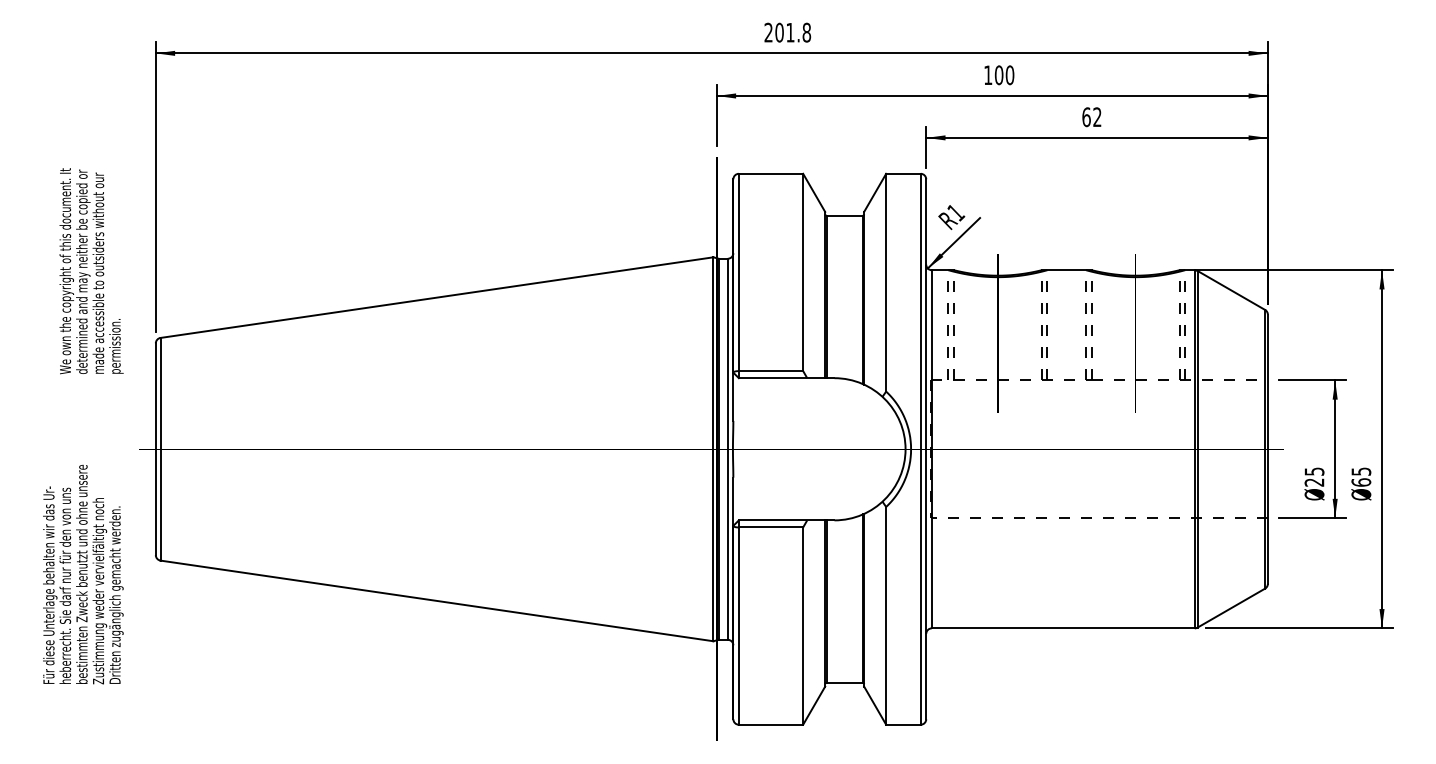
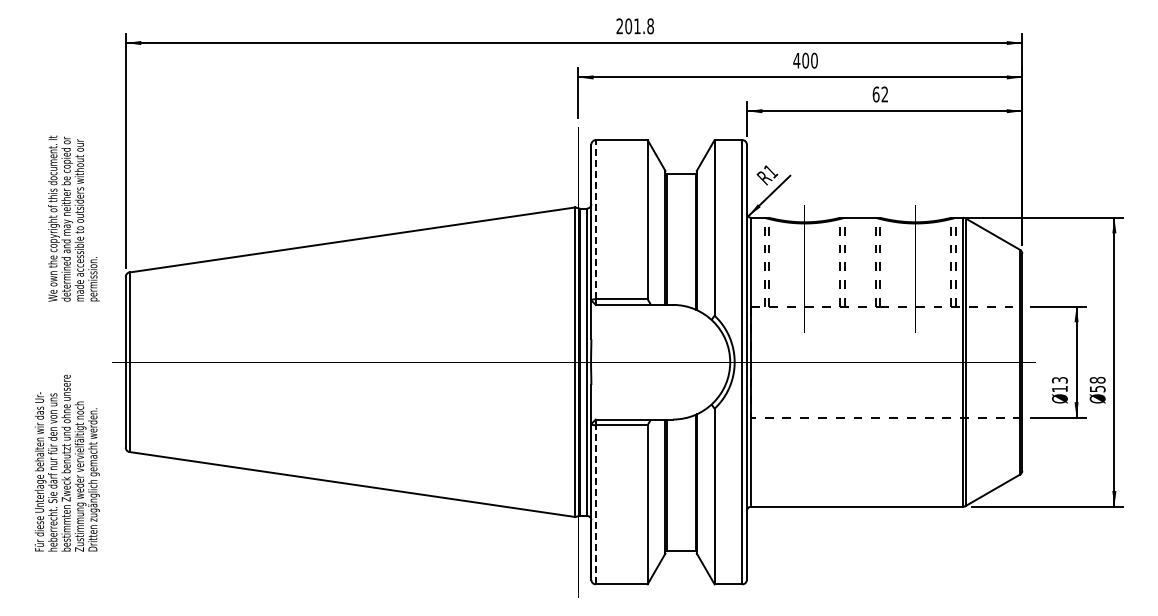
text: (987, 75) -> (796, 60), 100 -> 400
line: (738, 272) -> (595, 219), solid -> dashed
text: (1313, 476) -> (1059, 384), 25 -> 13
text: (1361, 476) -> (1097, 384), 65 -> 58
line: (738, 625) -> (595, 504), solid -> dashed

